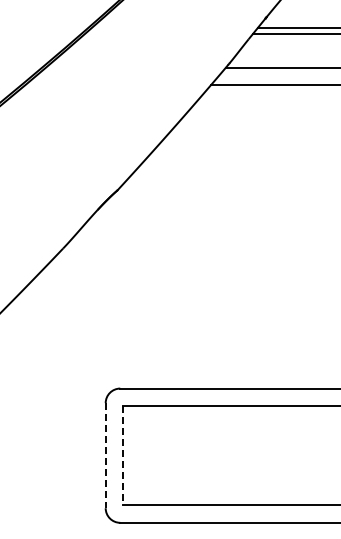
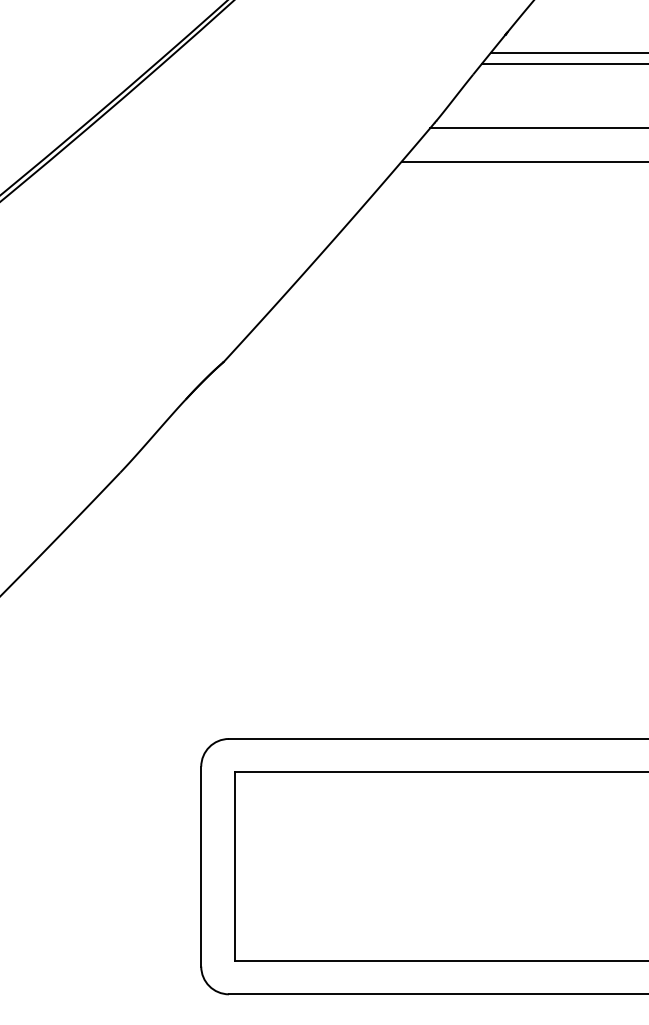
line: (105, 455) -> (200, 866), dashed -> solid
line: (123, 455) -> (235, 866), dashed -> solid

